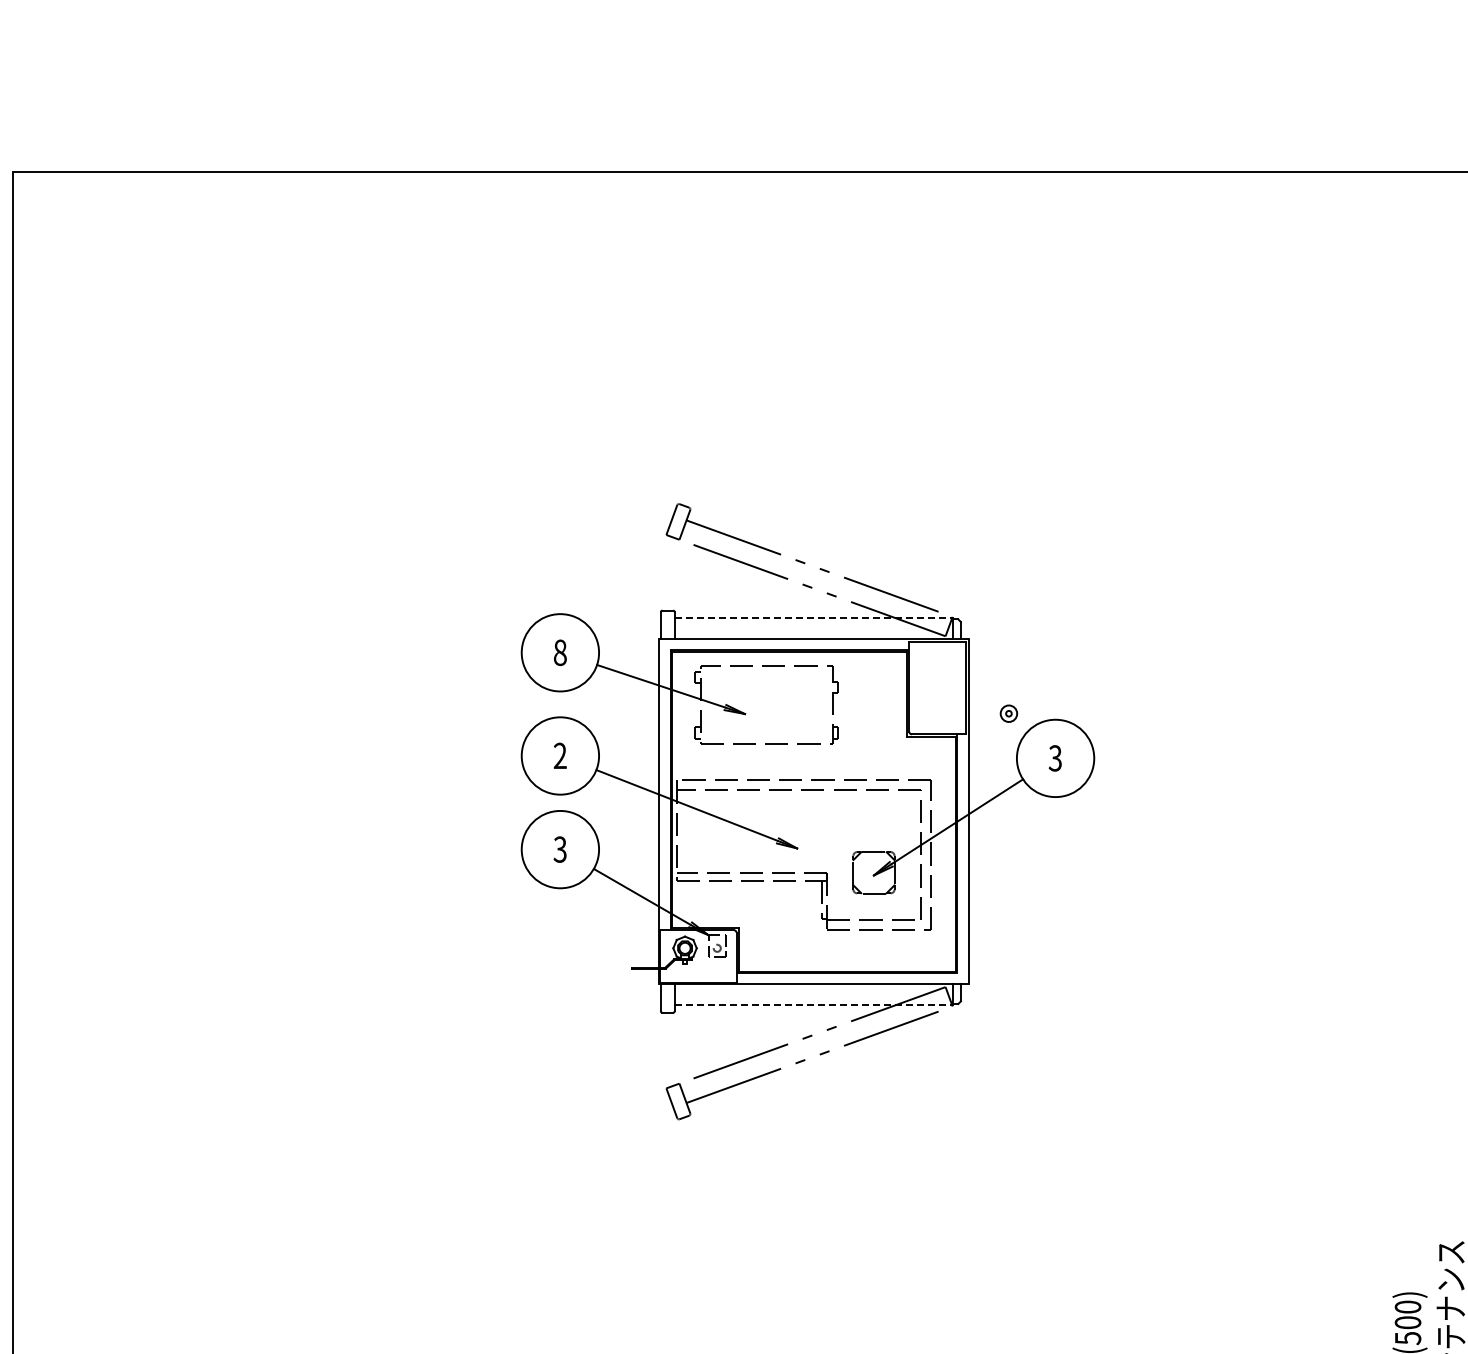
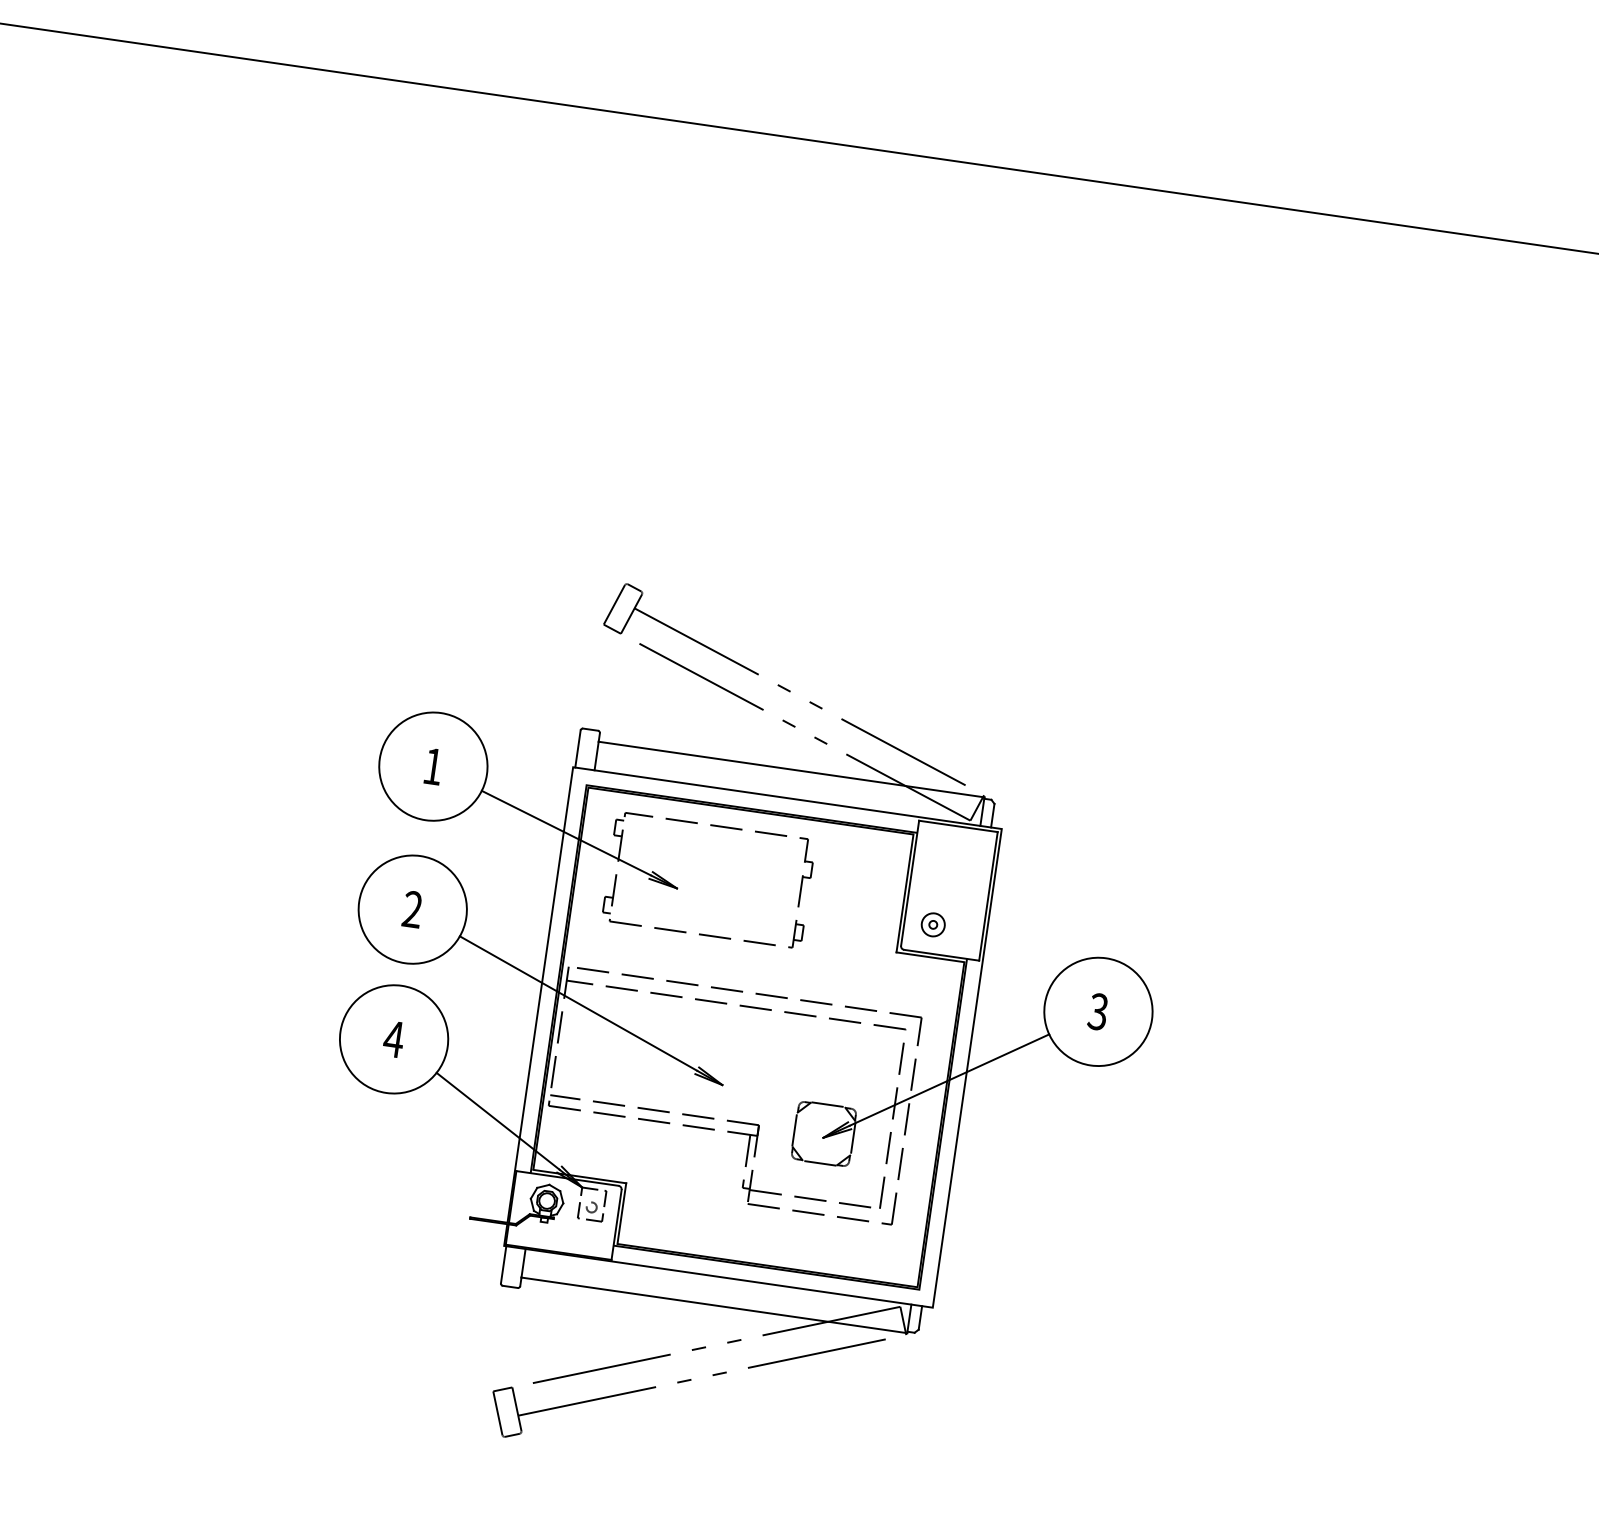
line: (814, 618) -> (792, 769), dashed -> solid
text: (560, 652) -> (433, 766), 8 -> 1
part: (1008, 713) -> (932, 924), moved
text: (560, 849) -> (394, 1039), 3 -> 4
line: (814, 1005) -> (715, 1306), dashed -> solid

